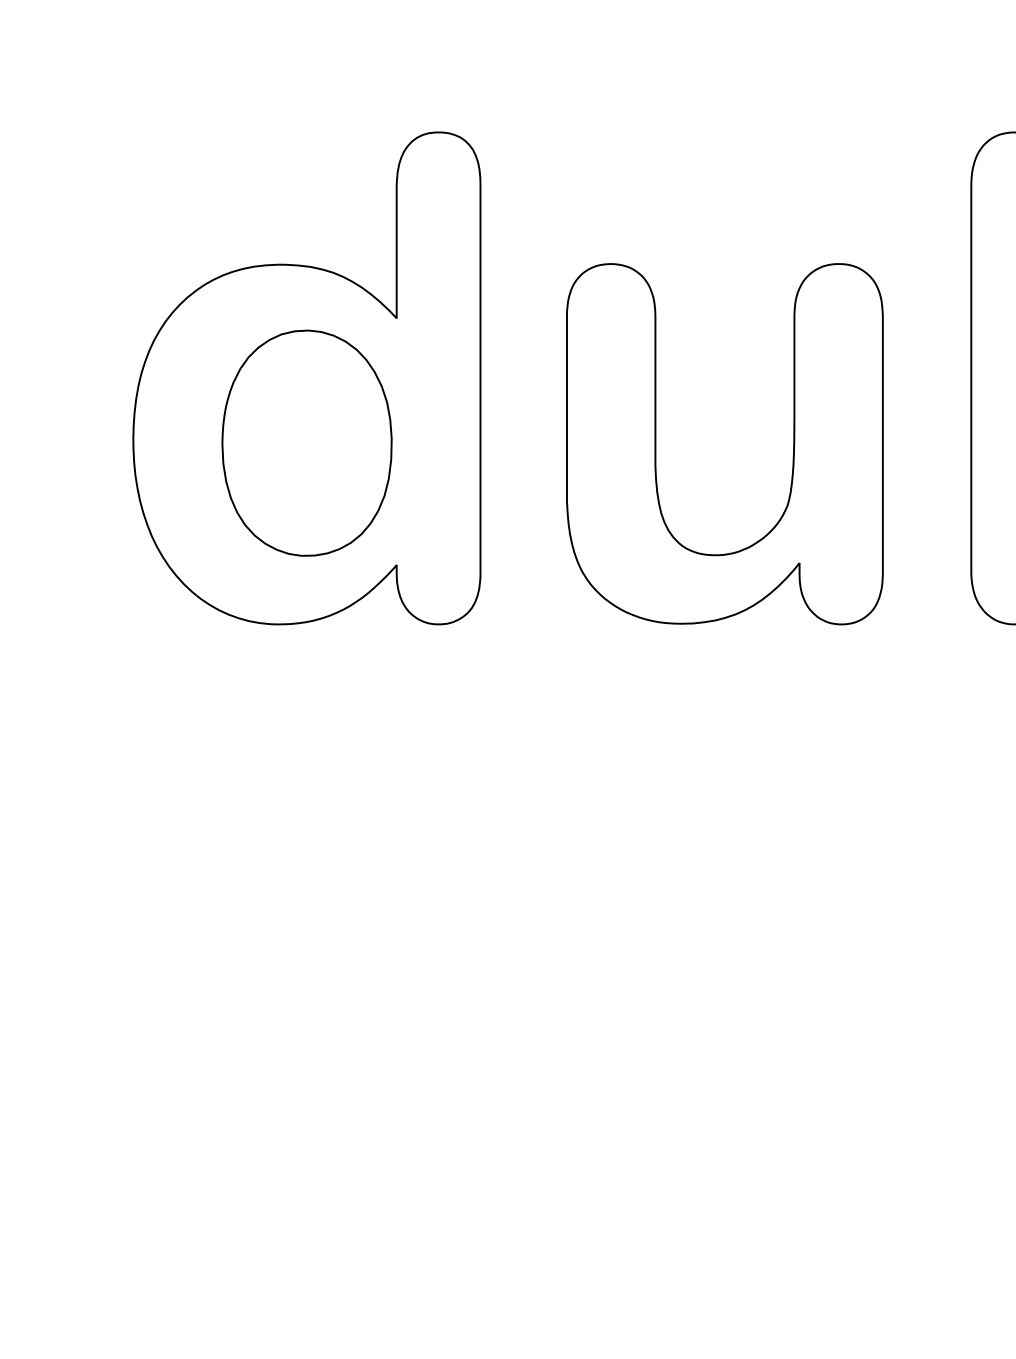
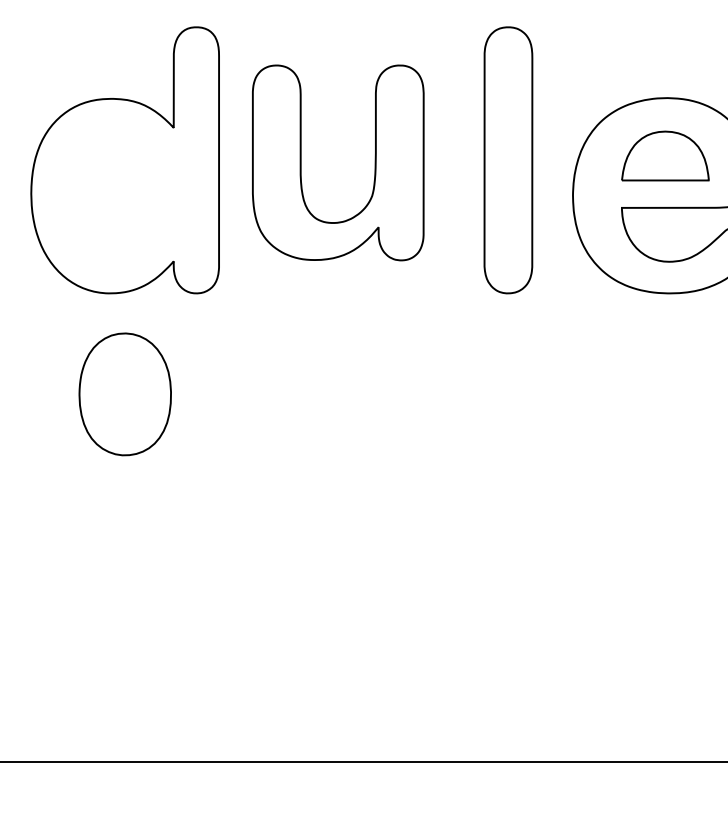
part: (305, 443) -> (124, 394), moved
part: (791, 443) -> (374, 162), moved

